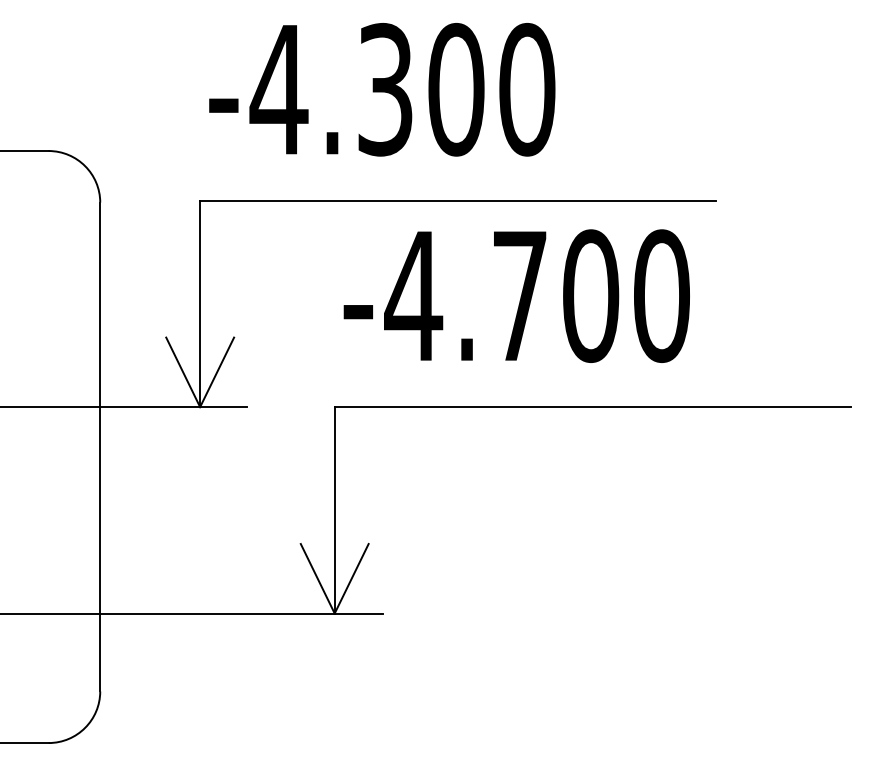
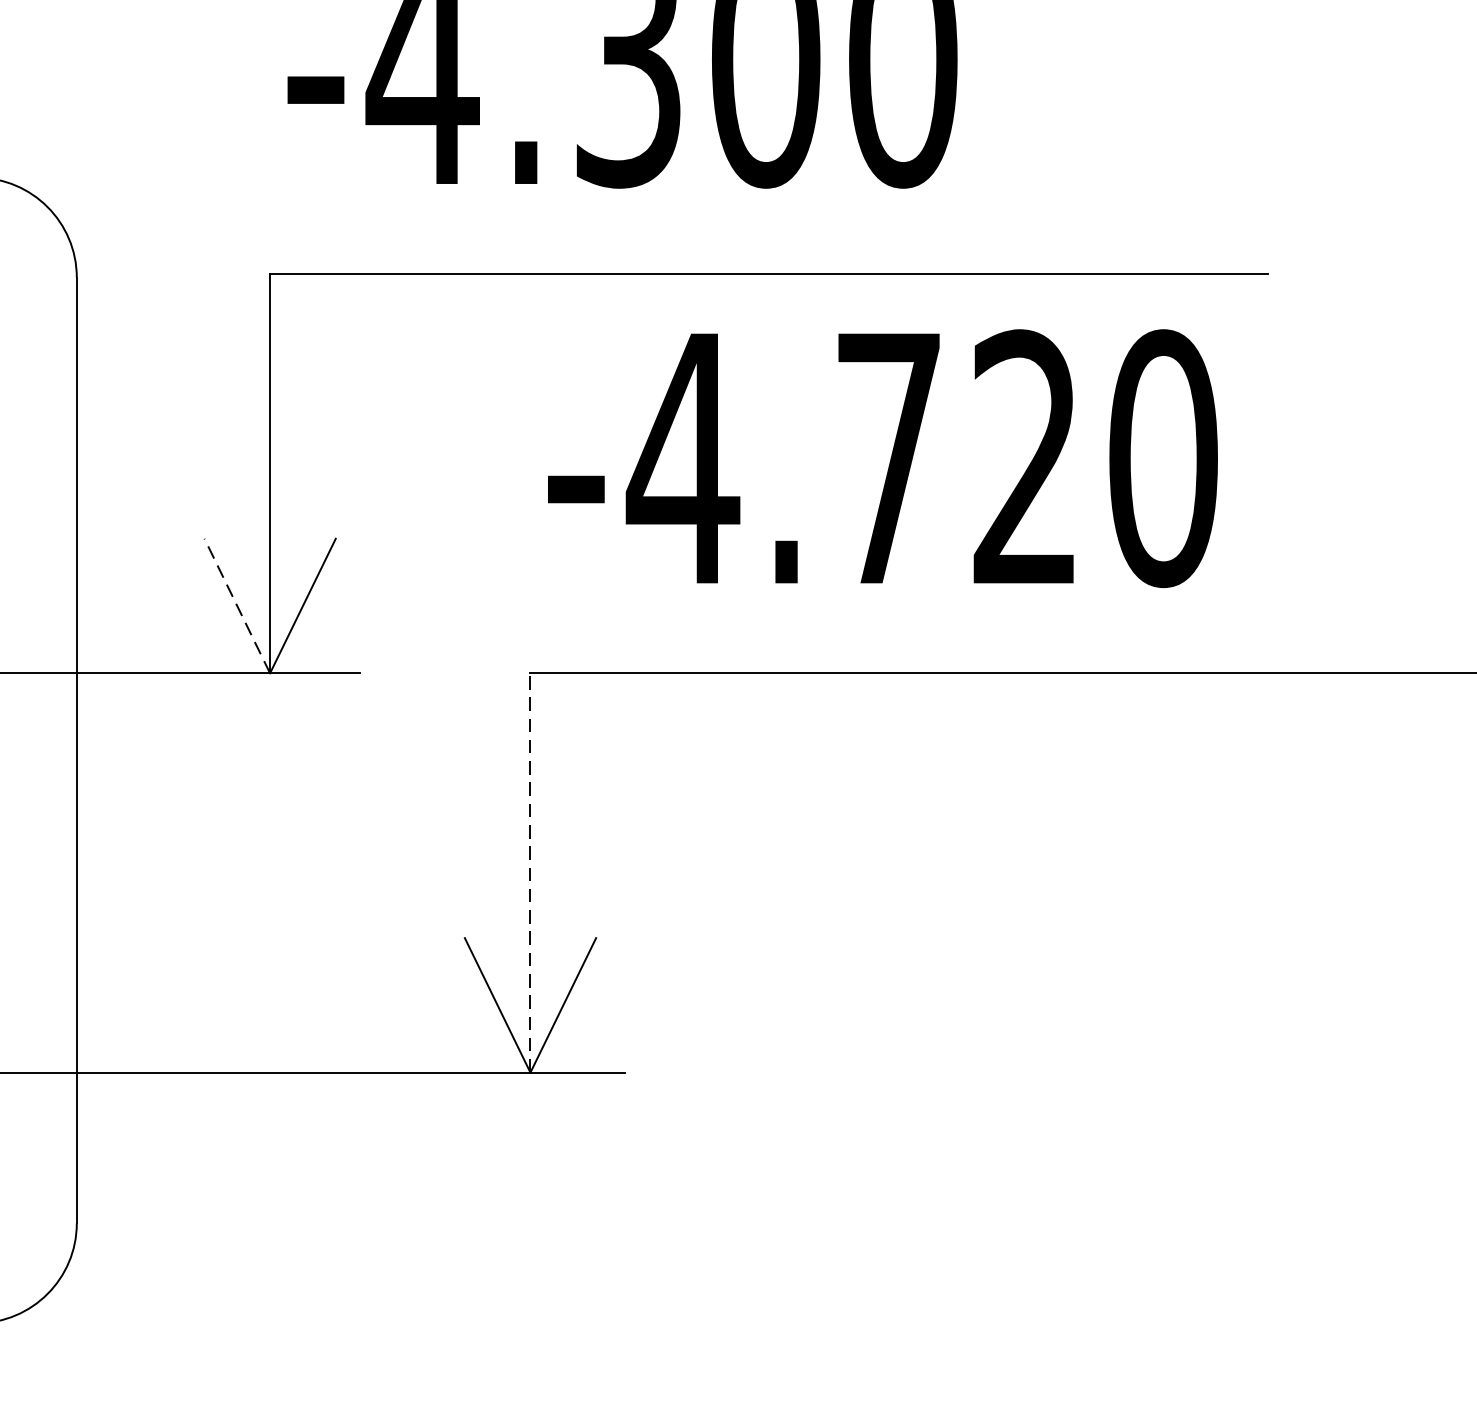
text: (591, 295) -> (1027, 457), -4.700 -> -4.720
line: (183, 372) -> (237, 606), solid -> dashed
line: (334, 509) -> (530, 871), solid -> dashed

